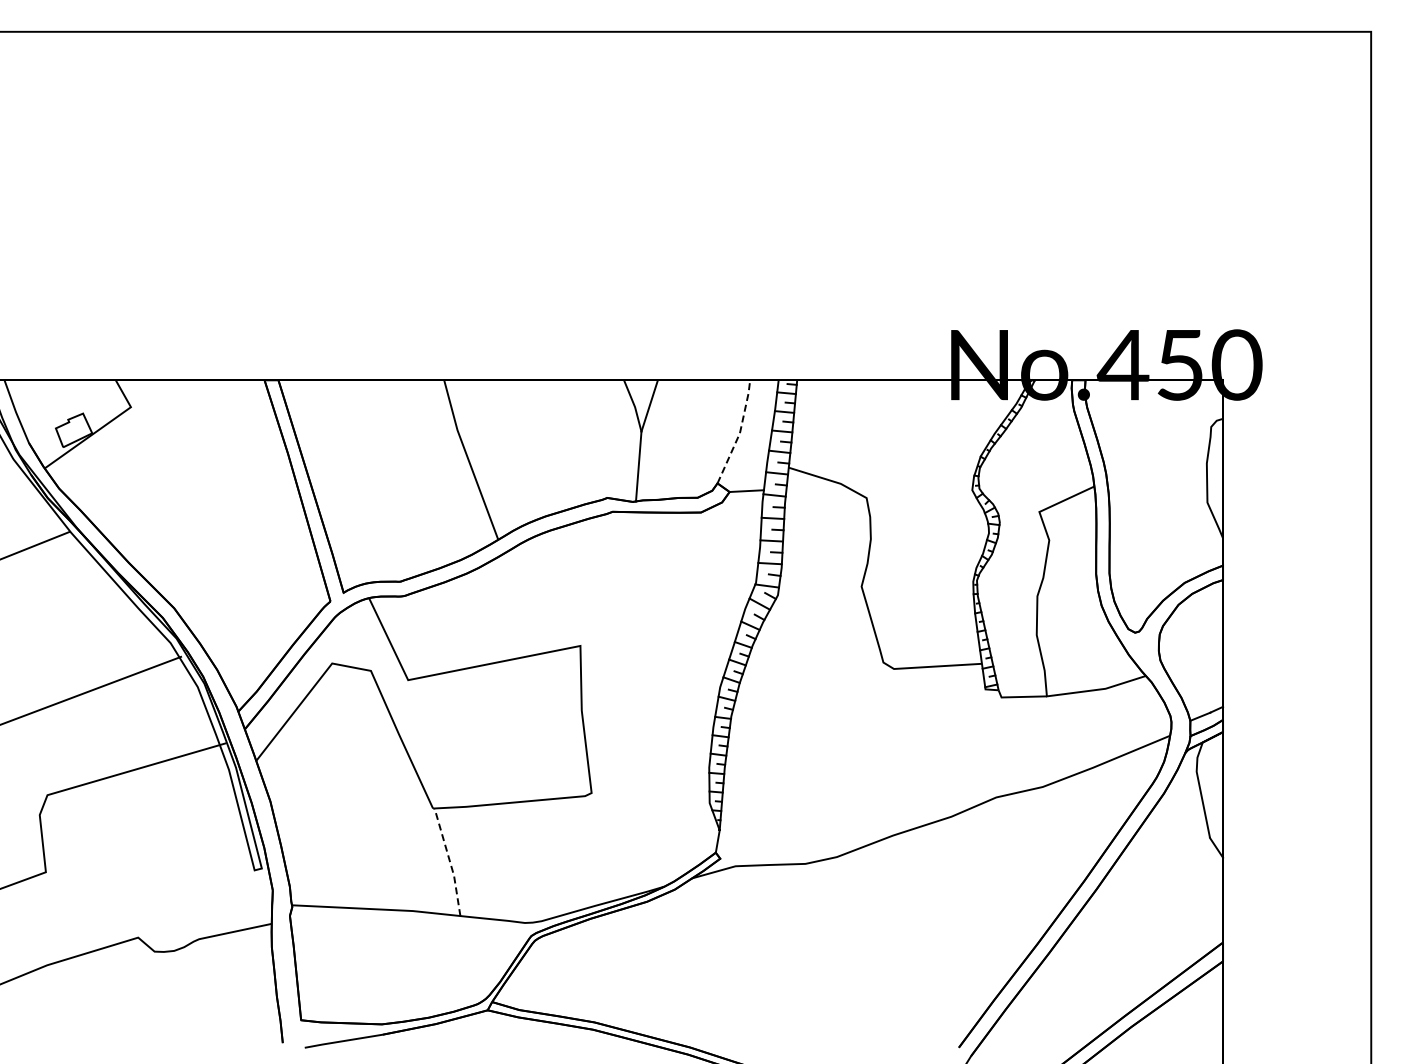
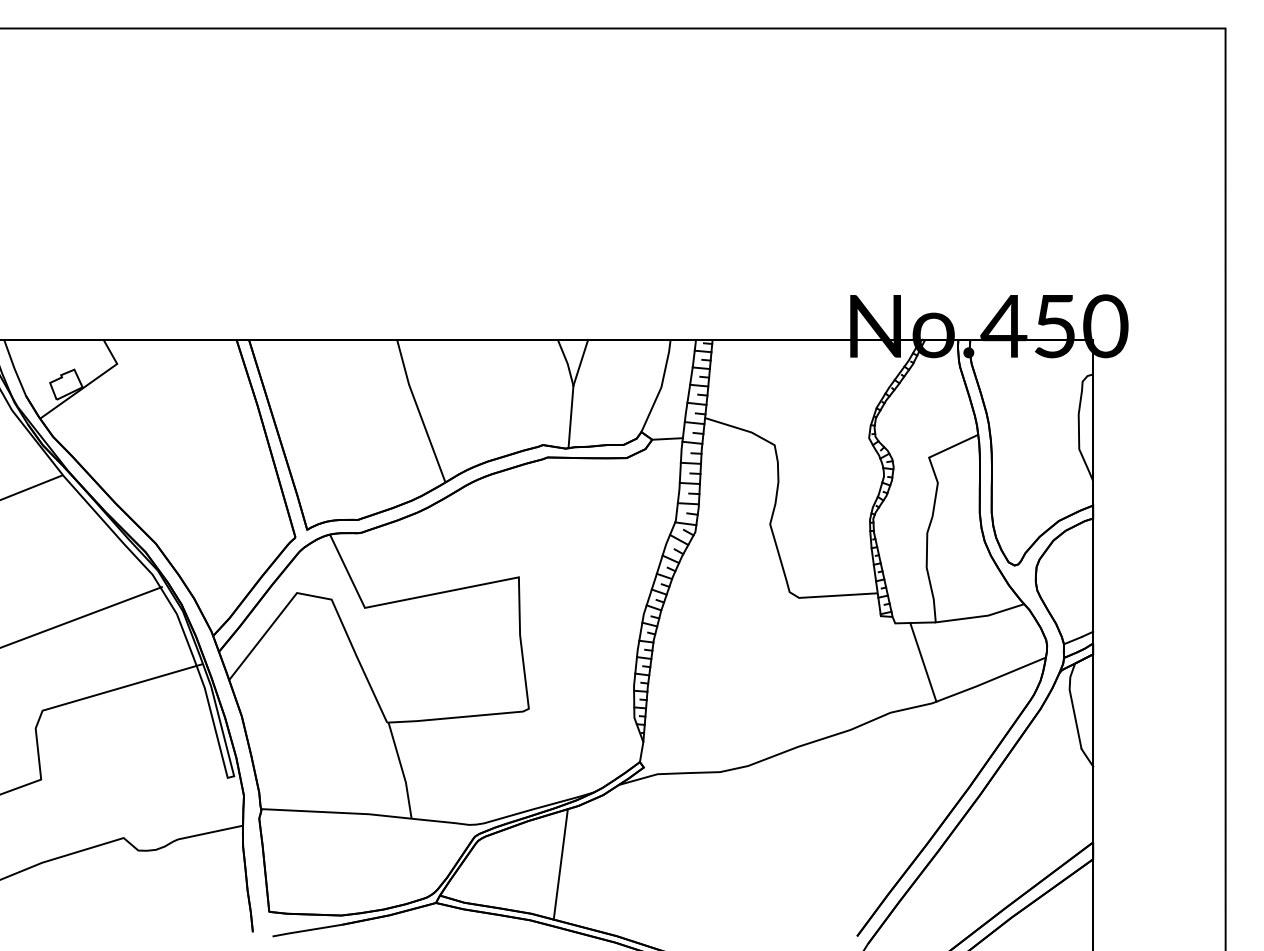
line: (739, 433) -> (661, 387), dashed -> solid
line: (1032, 741) -> (922, 662), added
line: (450, 862) -> (402, 770), dashed -> solid
line: (627, 966) -> (560, 863), added

